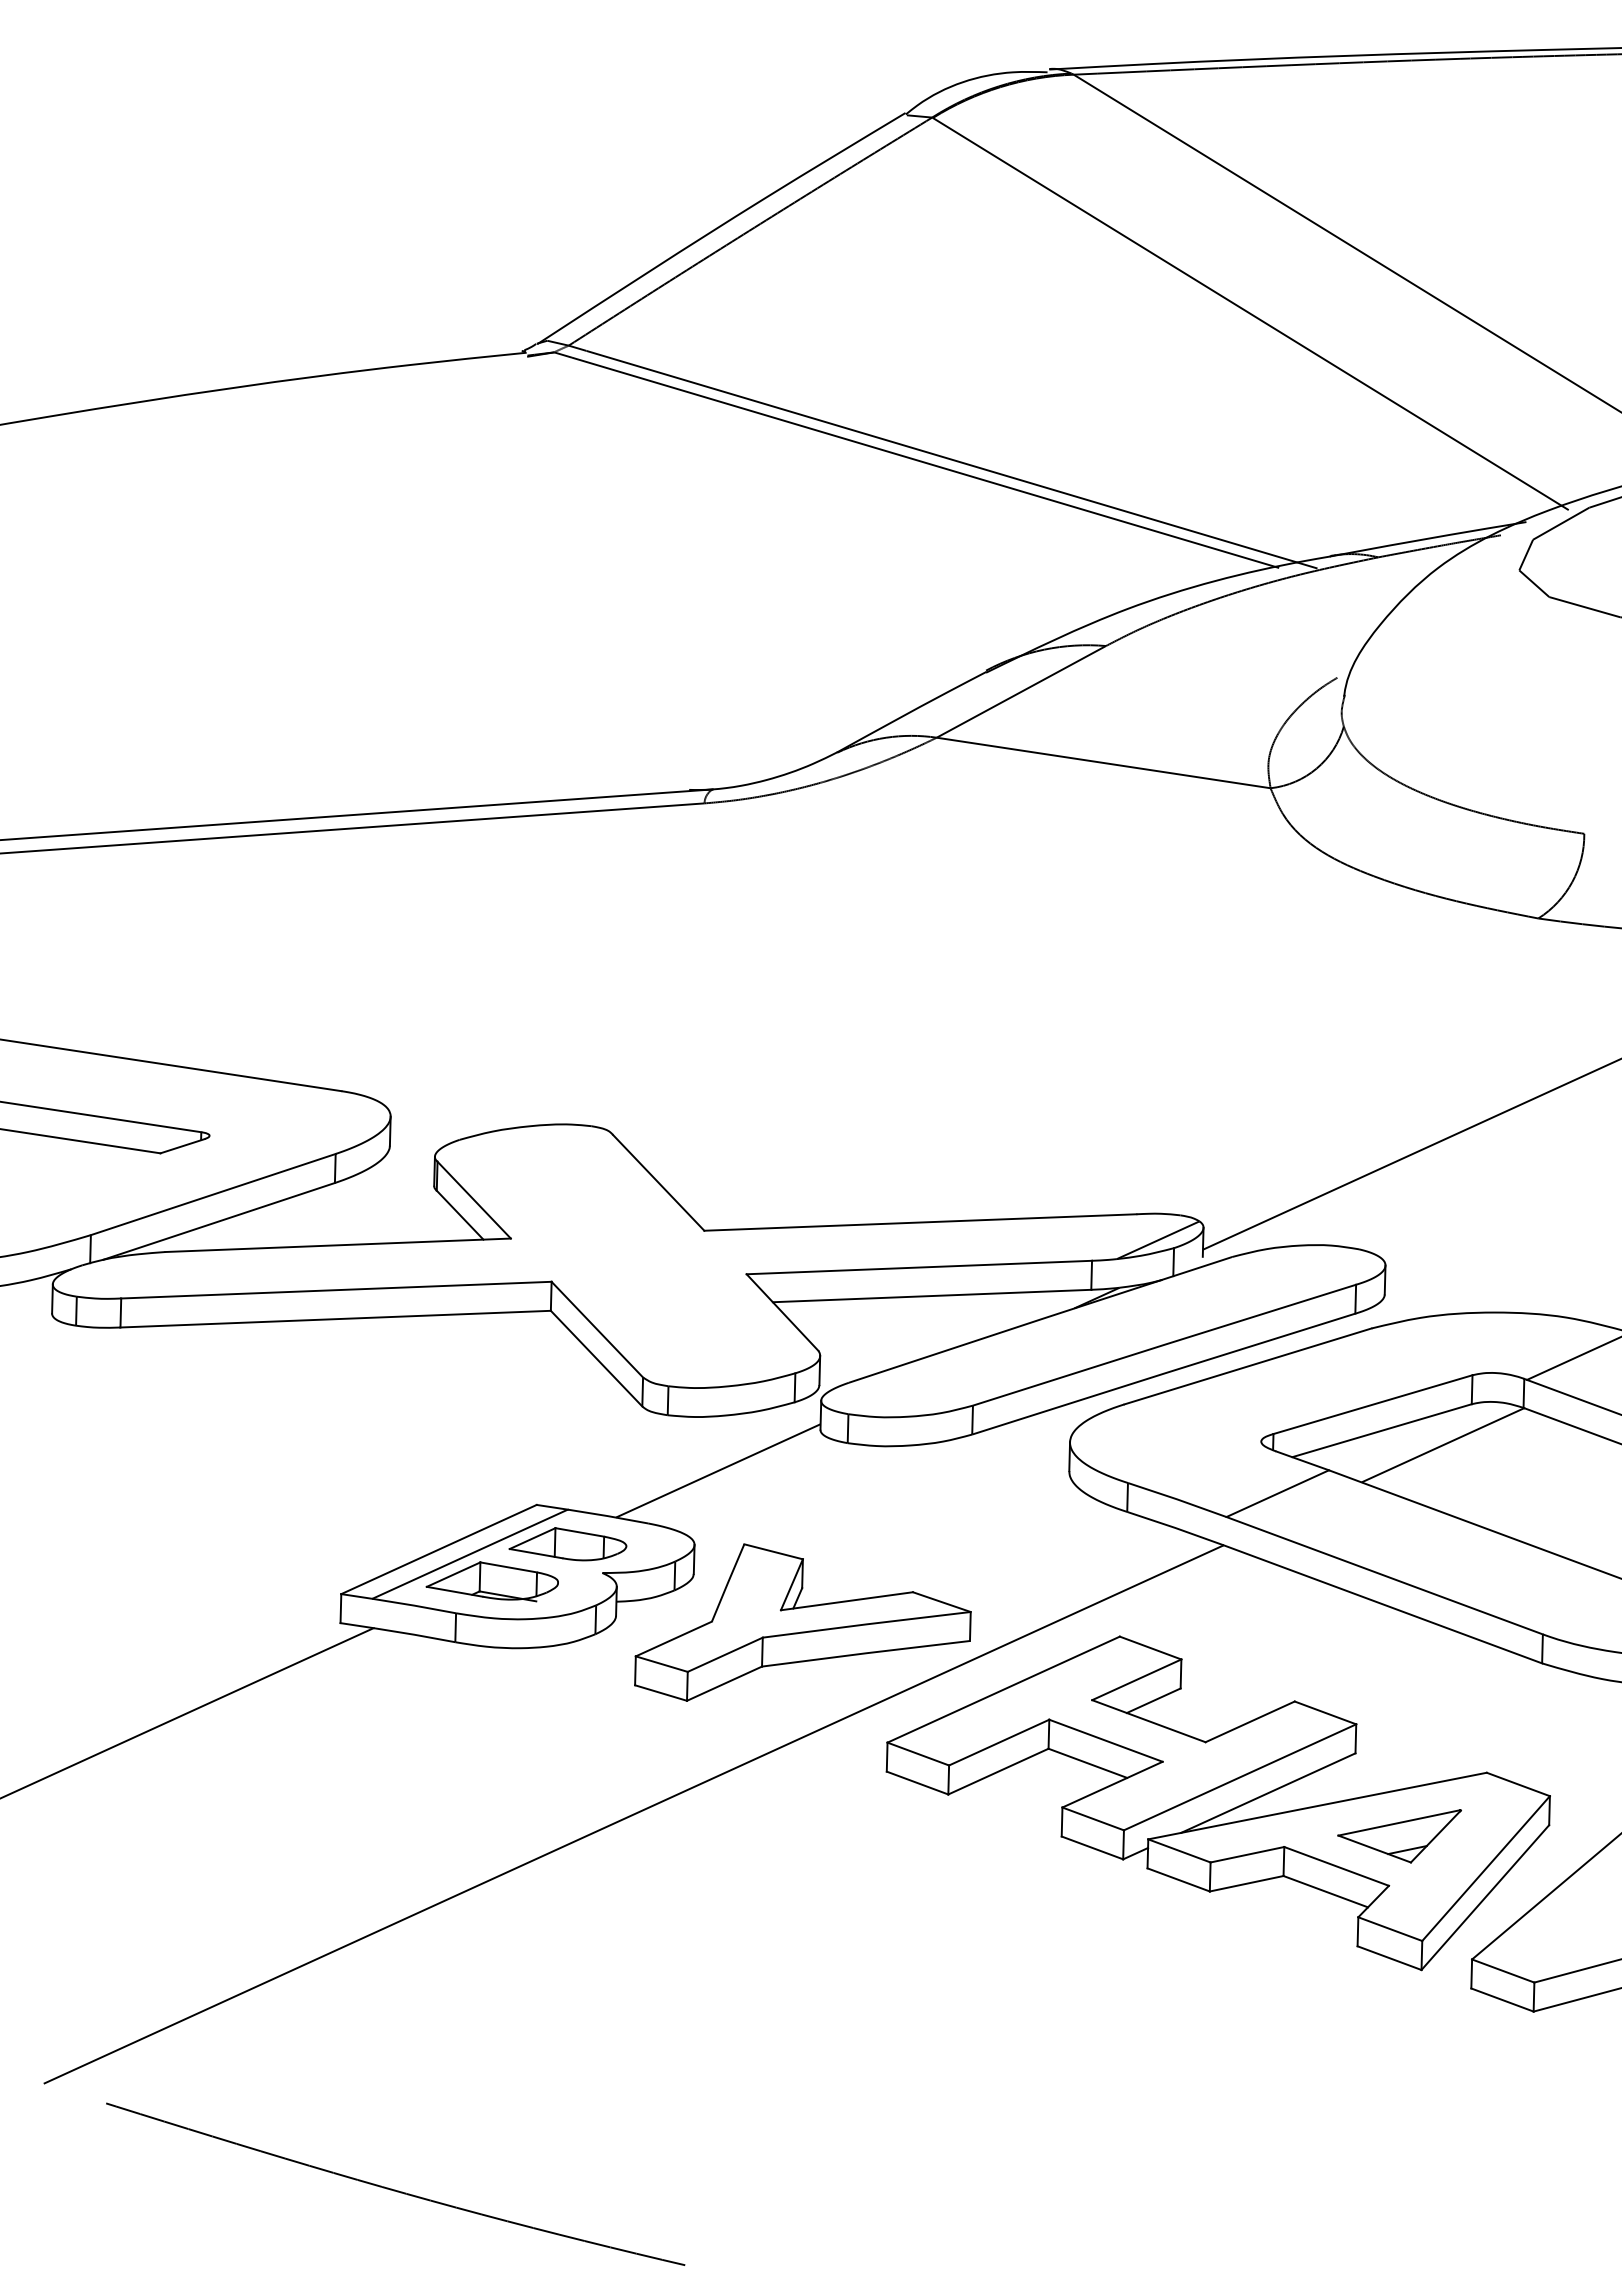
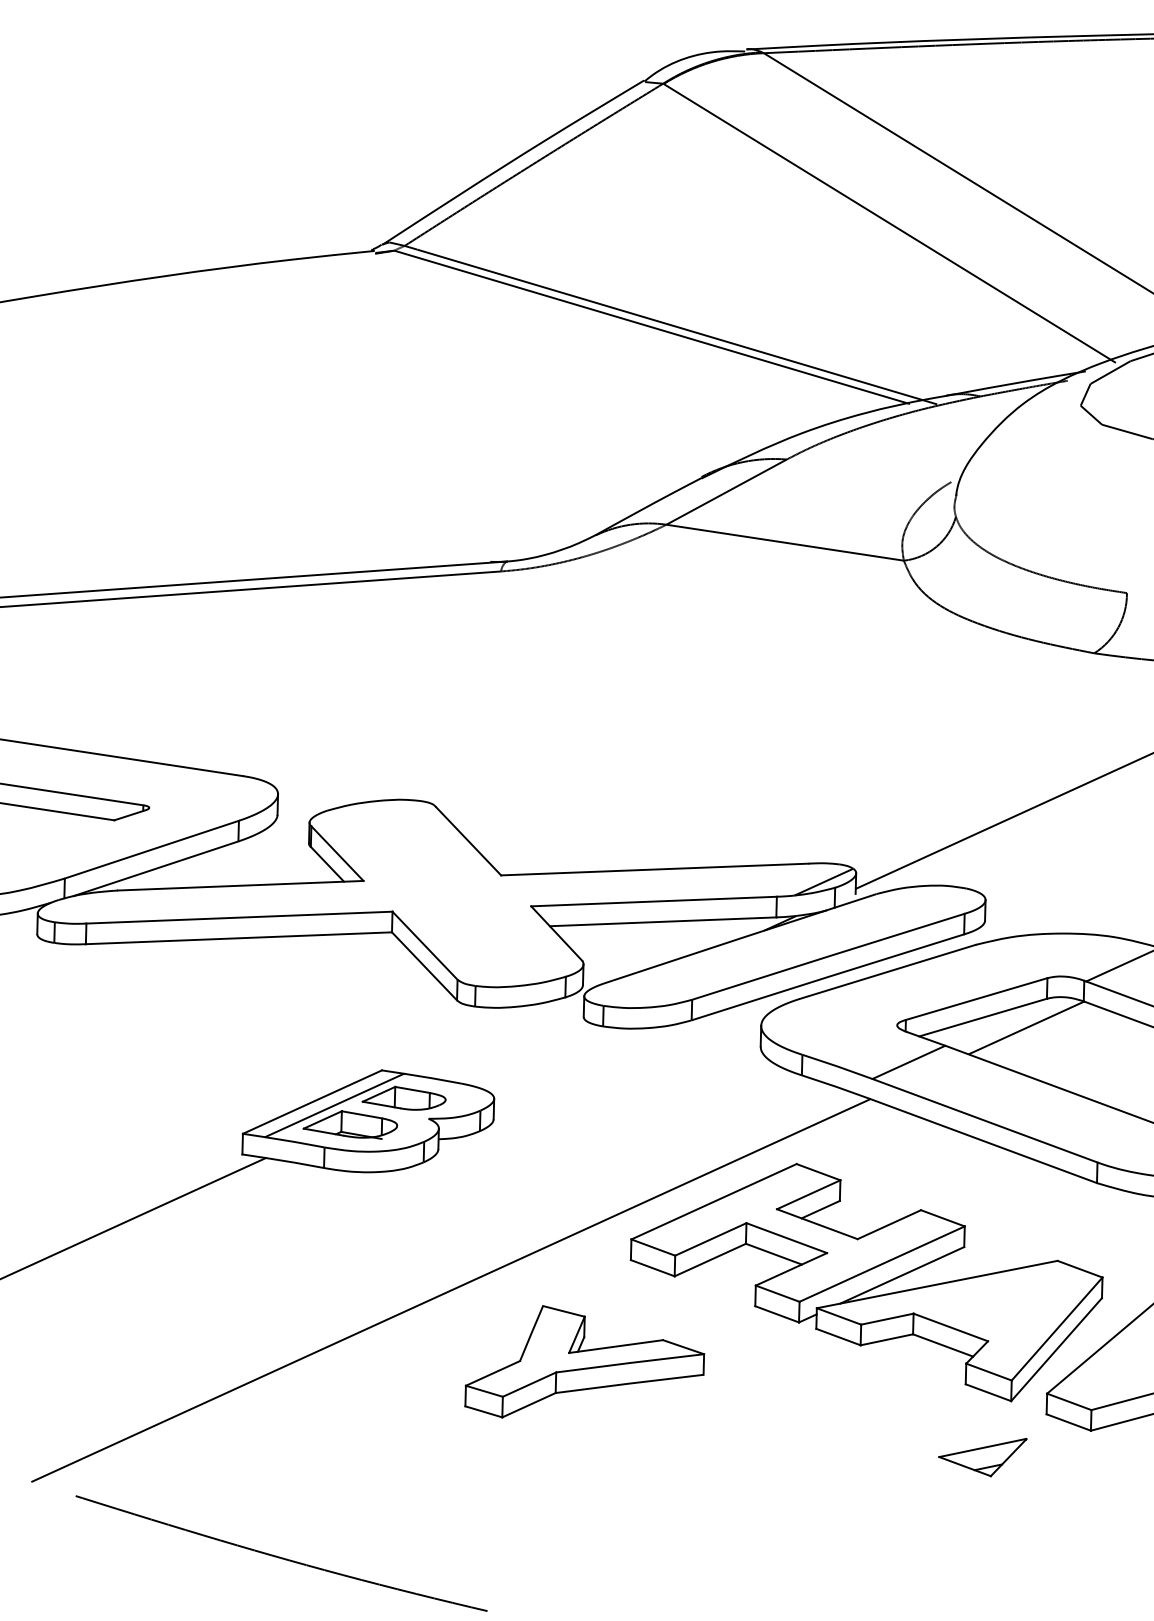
line: (718, 1470) -> (511, 1045), removed
part: (802, 1622) -> (584, 1361), moved
part: (1399, 1836) -> (982, 1457), moved

